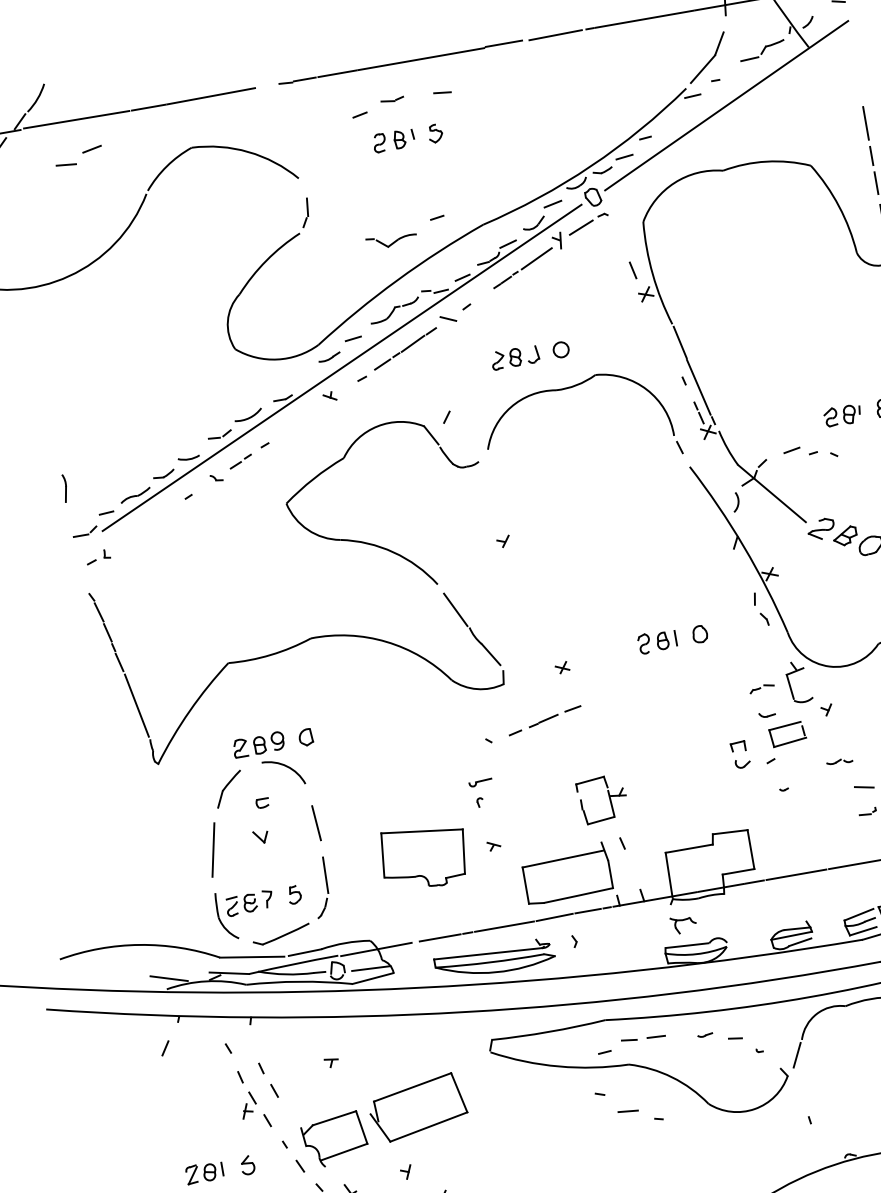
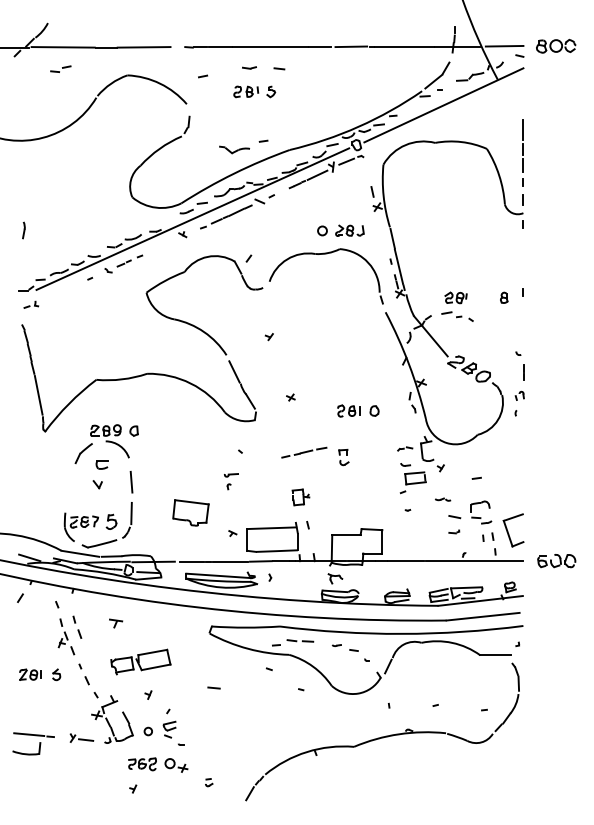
line: (359, 115) -> (202, 76), moved
part: (78, 157) -> (60, 69), size x0.7
part: (514, 357) -> (349, 230), moved
part: (841, 414) -> (455, 297), moved
part: (64, 488) -> (23, 230), moved
part: (561, 667) -> (290, 397), moved
part: (545, 720) -> (304, 452), moved
part: (739, 754) -> (343, 457), moved
part: (601, 799) -> (300, 497), size x0.6
part: (261, 804) -> (101, 465), size x1.6
part: (493, 845) -> (232, 533), moved
line: (212, 848) -> (68, 486), removed
part: (423, 856) -> (190, 512), size x0.7
part: (294, 894) -> (111, 521), size x1.4
part: (330, 1062) -> (115, 623), size x1.6
line: (627, 1110) -> (213, 687), moved
part: (383, 1118) -> (140, 661), size x0.6

